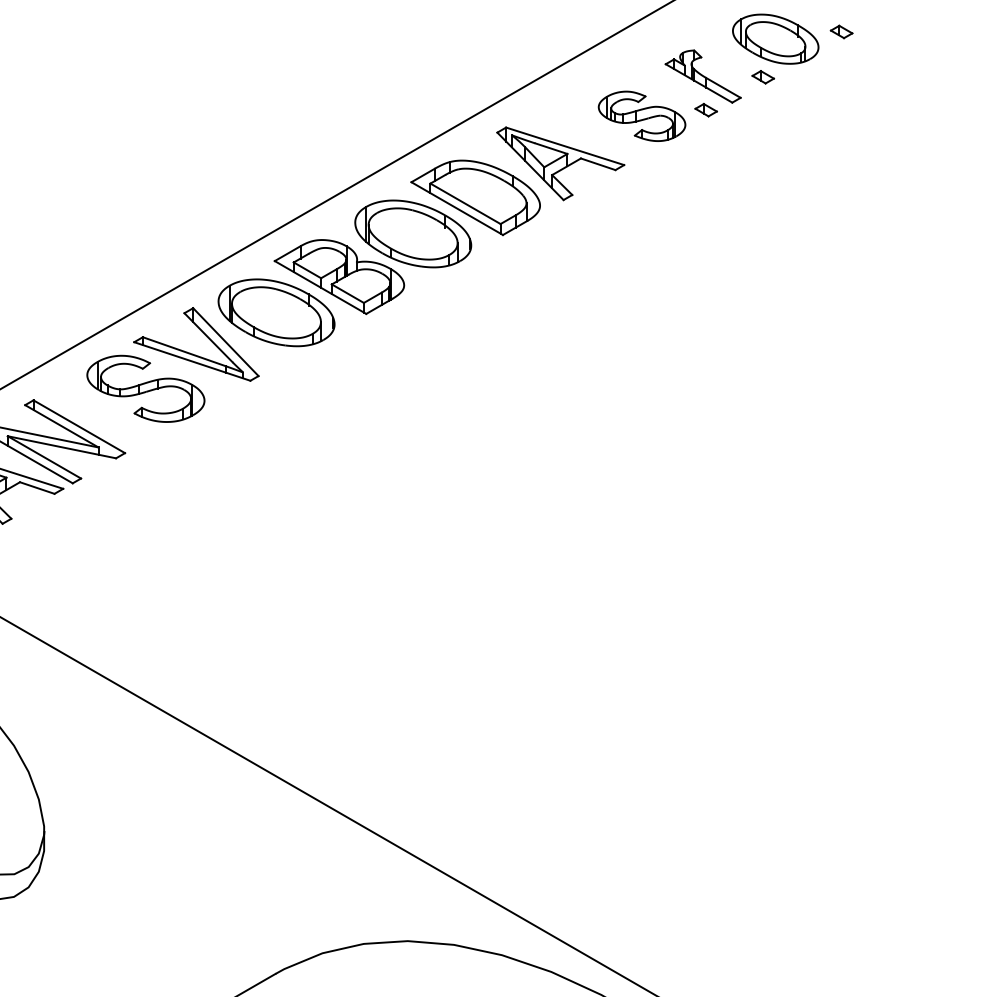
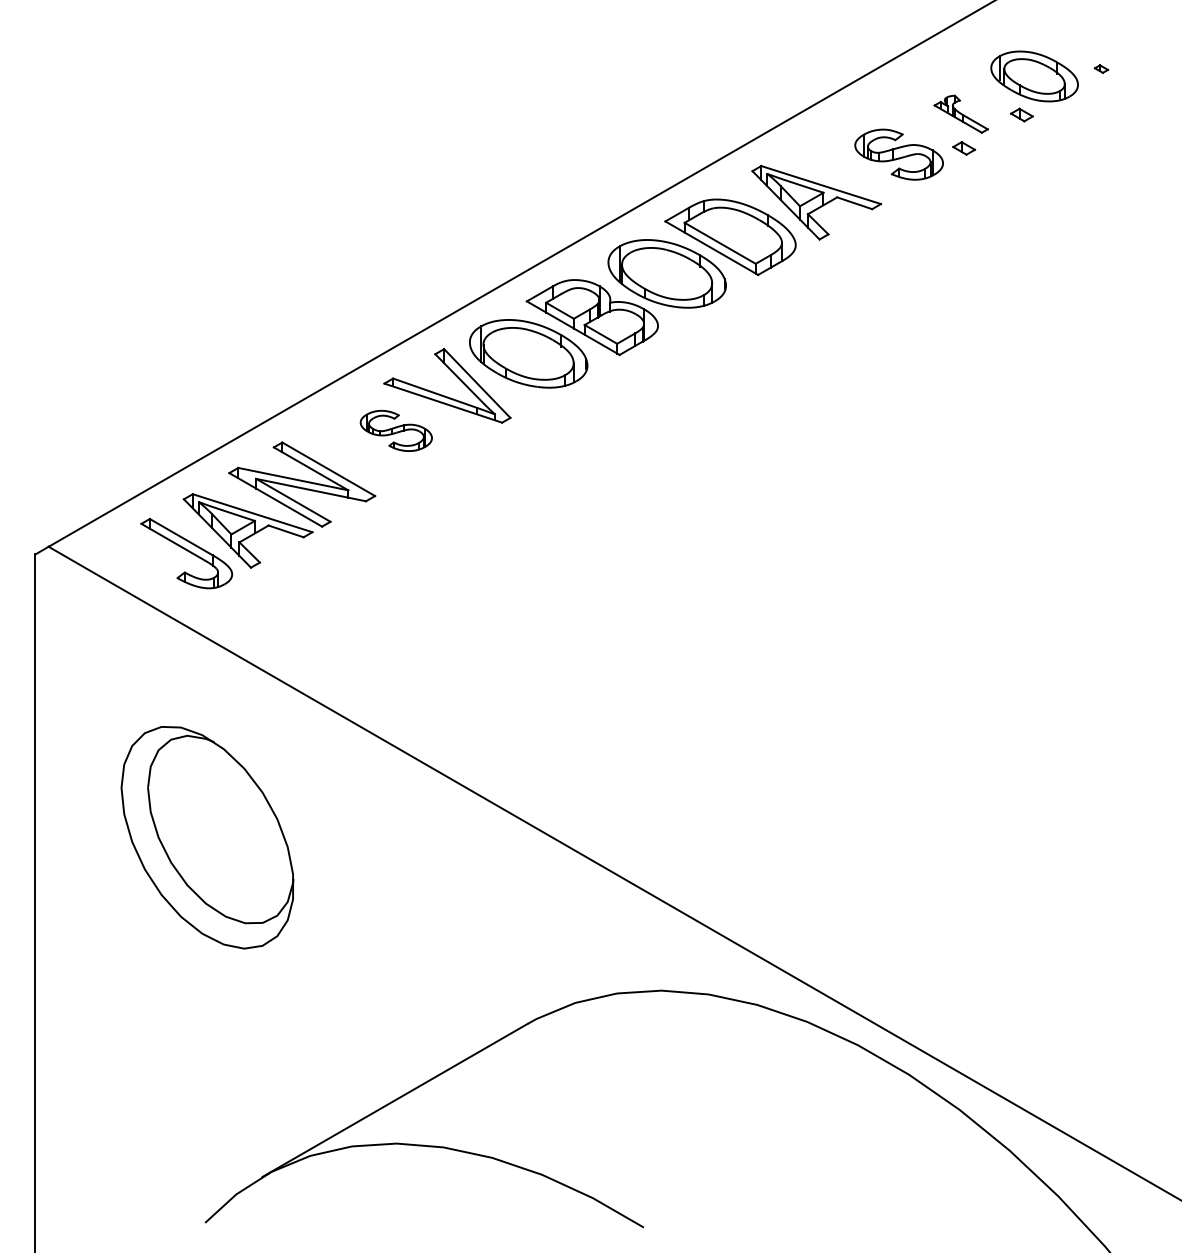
part: (841, 31) -> (1101, 68), size x0.6
part: (703, 75) -> (961, 113), size x0.7
part: (146, 388) -> (396, 430), size x0.6

